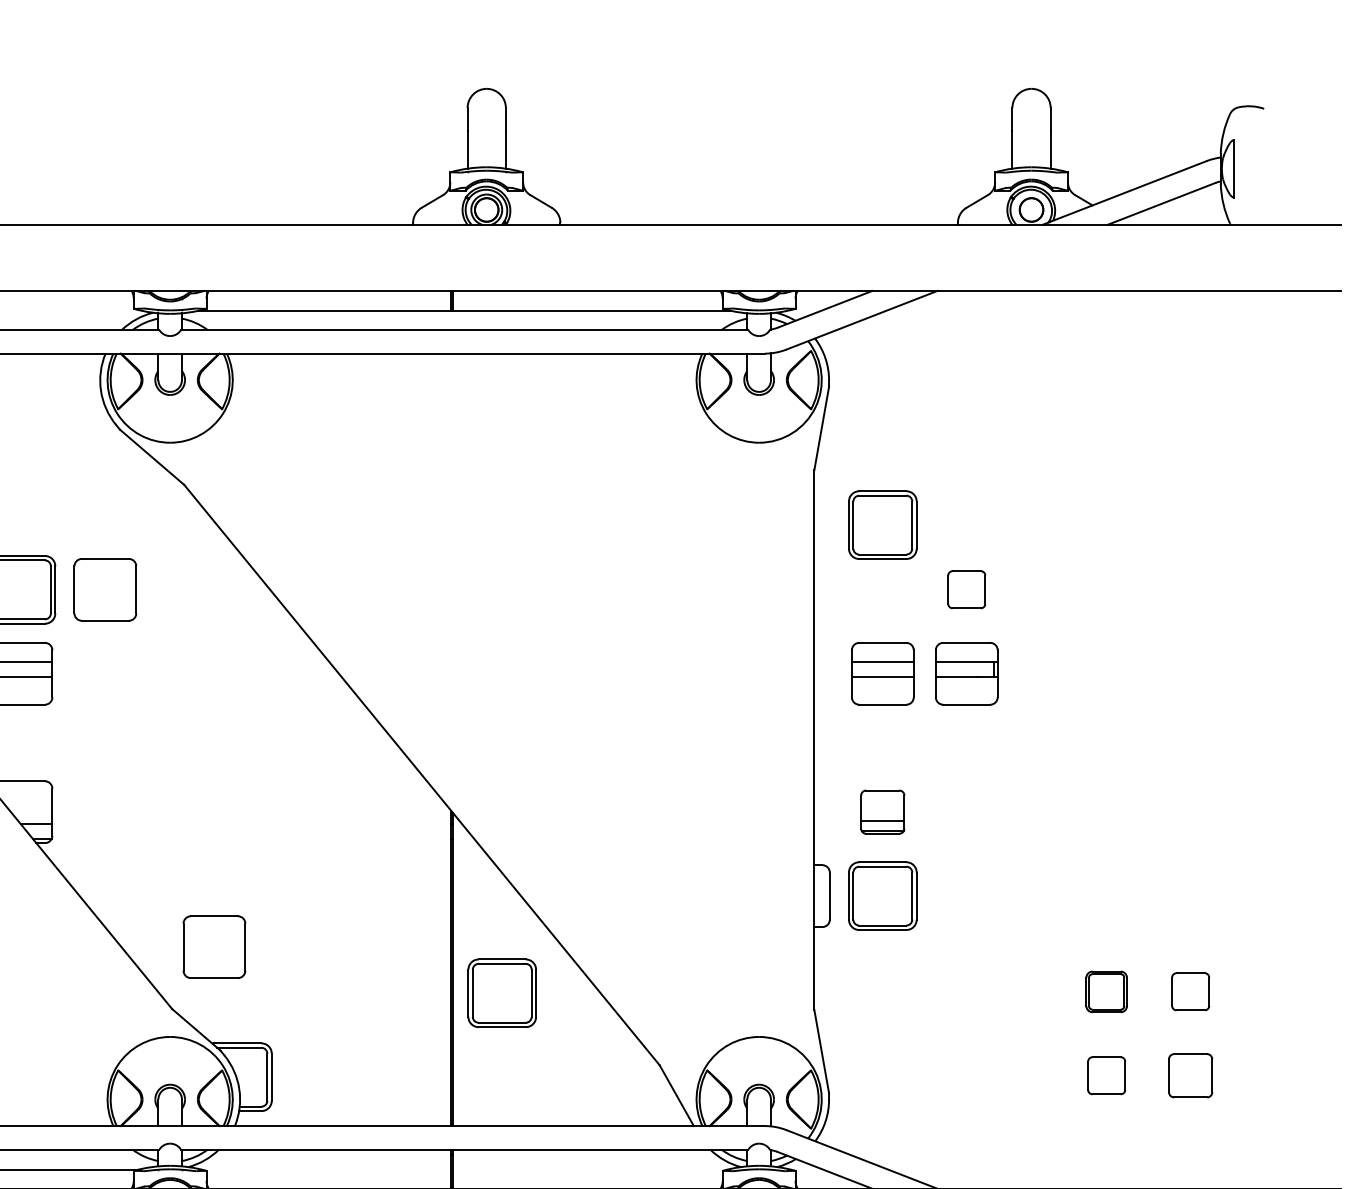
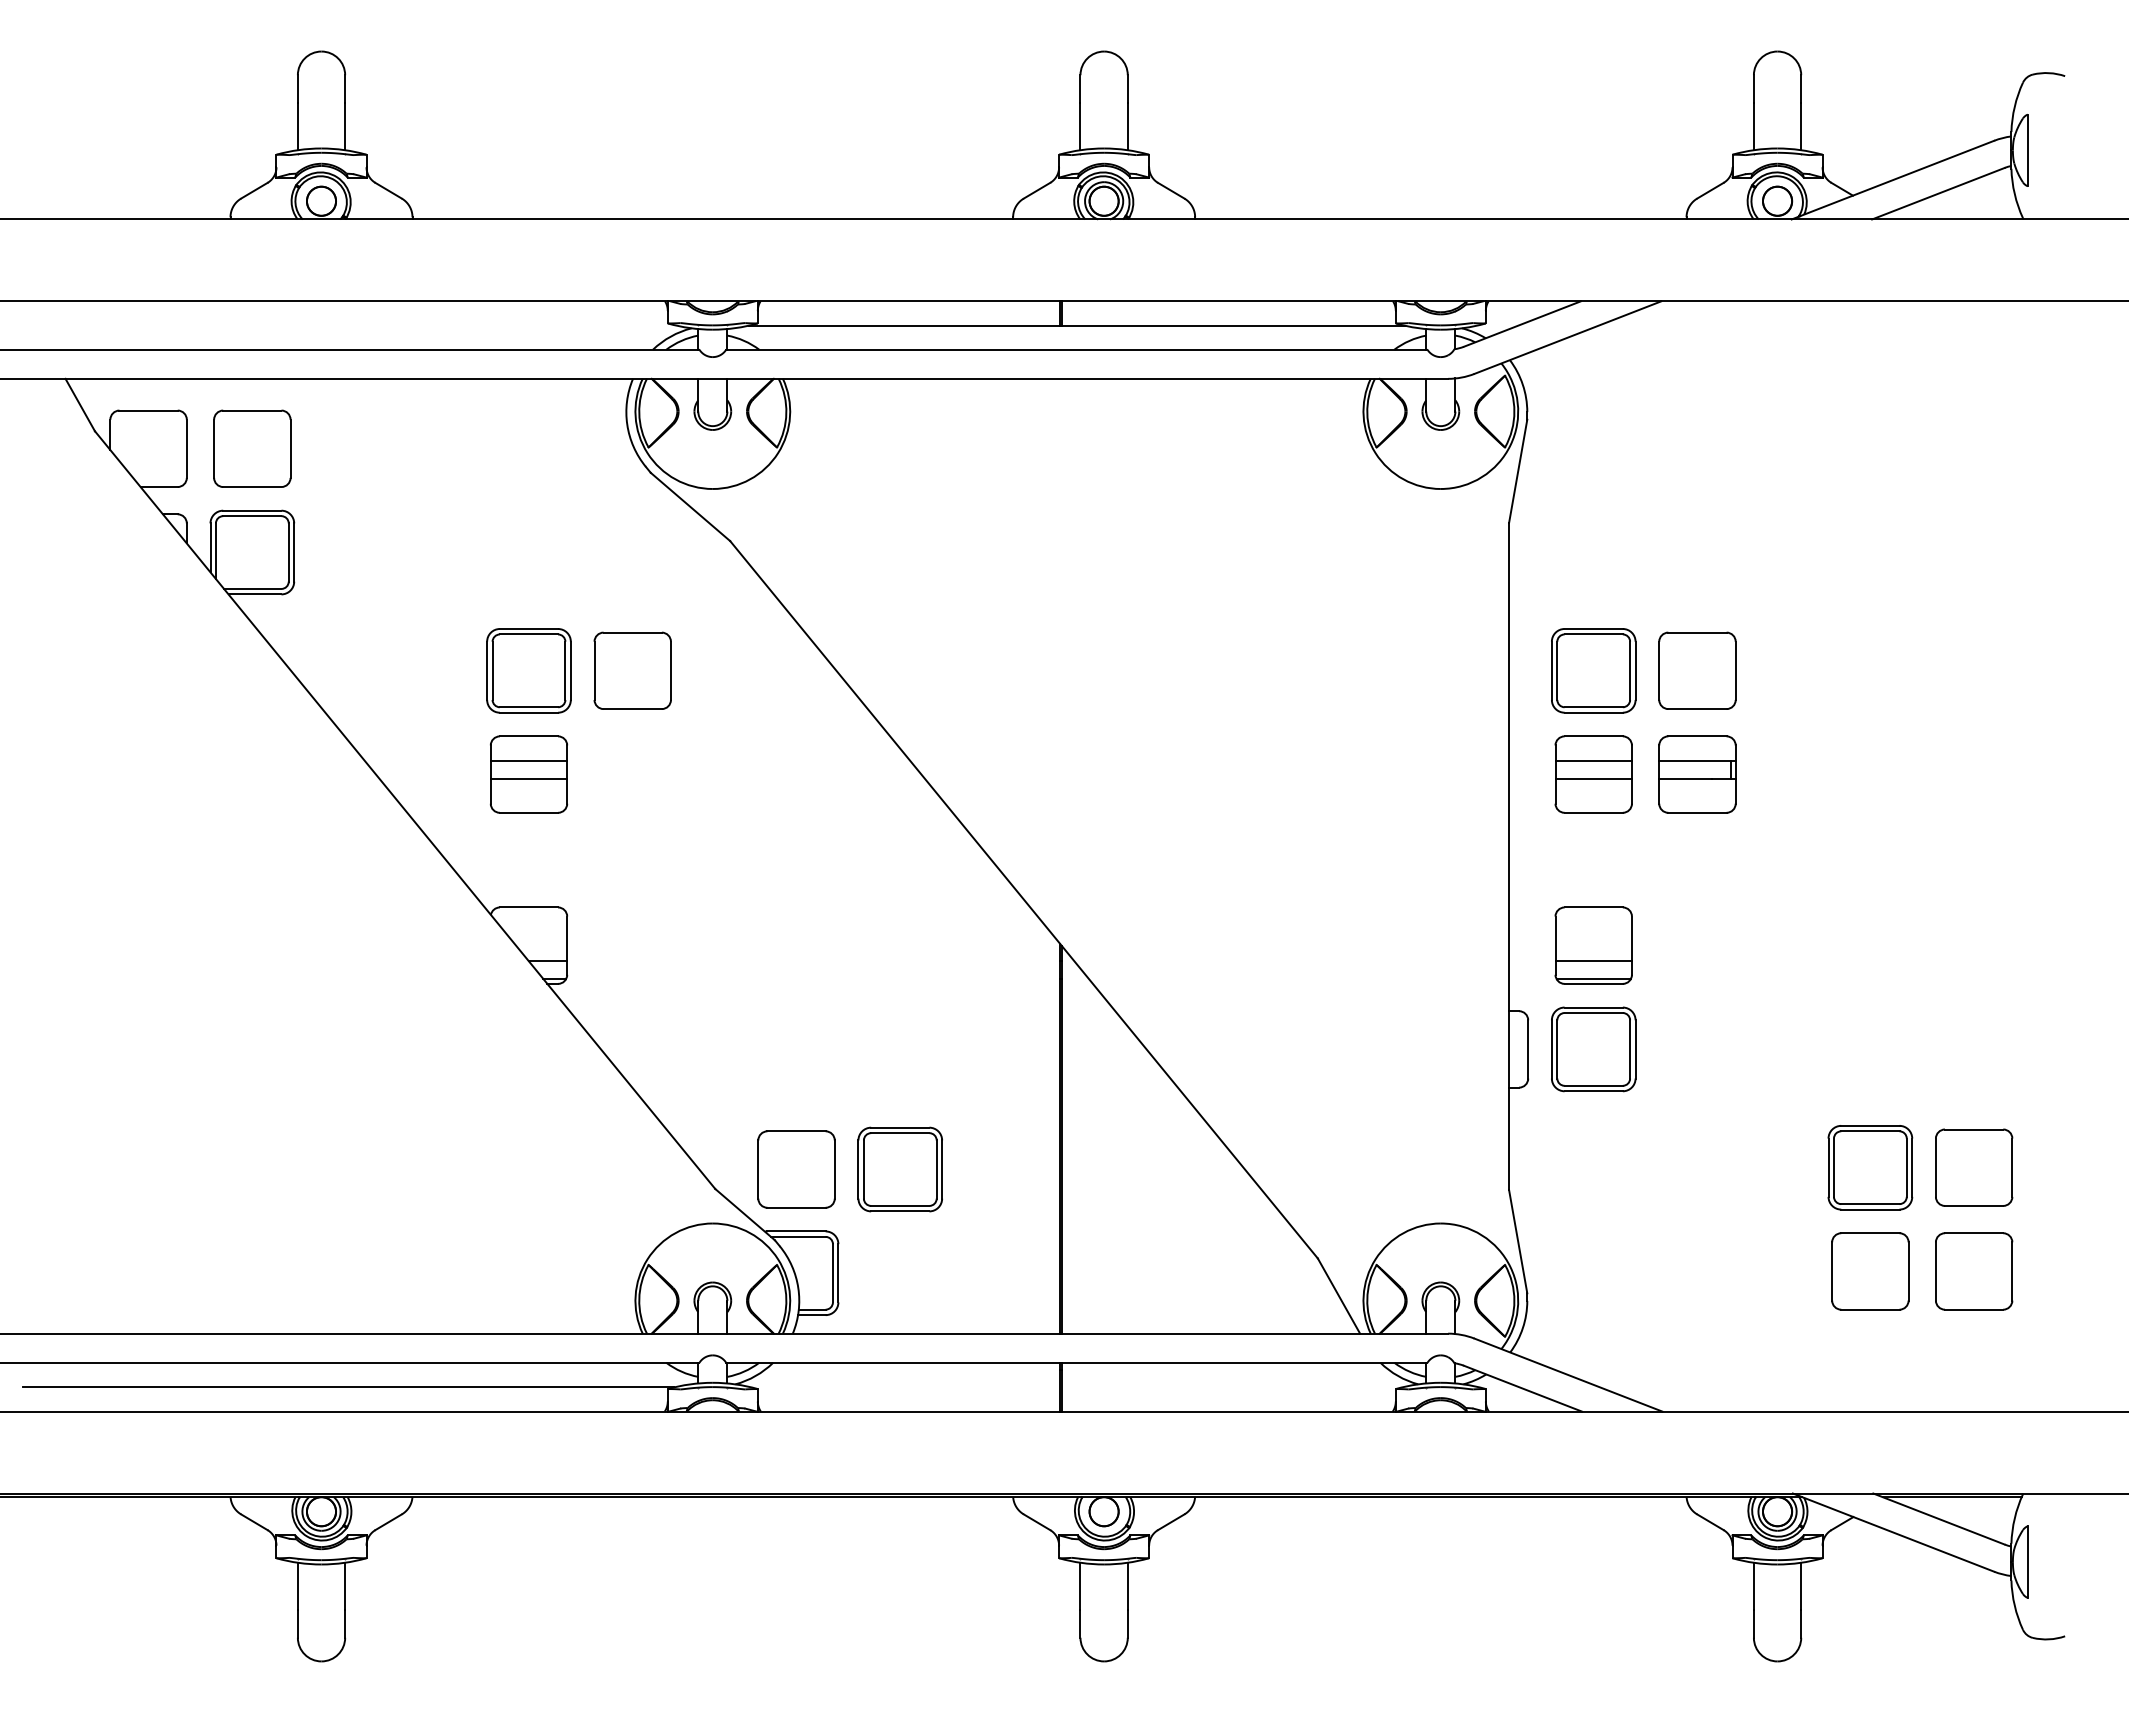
part: (882, 524) -> (1593, 670), moved
part: (966, 589) -> (1697, 670), size x1.67
part: (882, 812) -> (1593, 945), size x1.43
part: (214, 947) -> (796, 1169), moved
part: (1106, 991) -> (1870, 1167), size x1.67
part: (1190, 991) -> (1974, 1167), size x1.67
part: (501, 993) -> (899, 1169), moved
part: (1106, 1075) -> (1870, 1271), size x1.67
part: (1190, 1075) -> (1974, 1271), size x1.43

